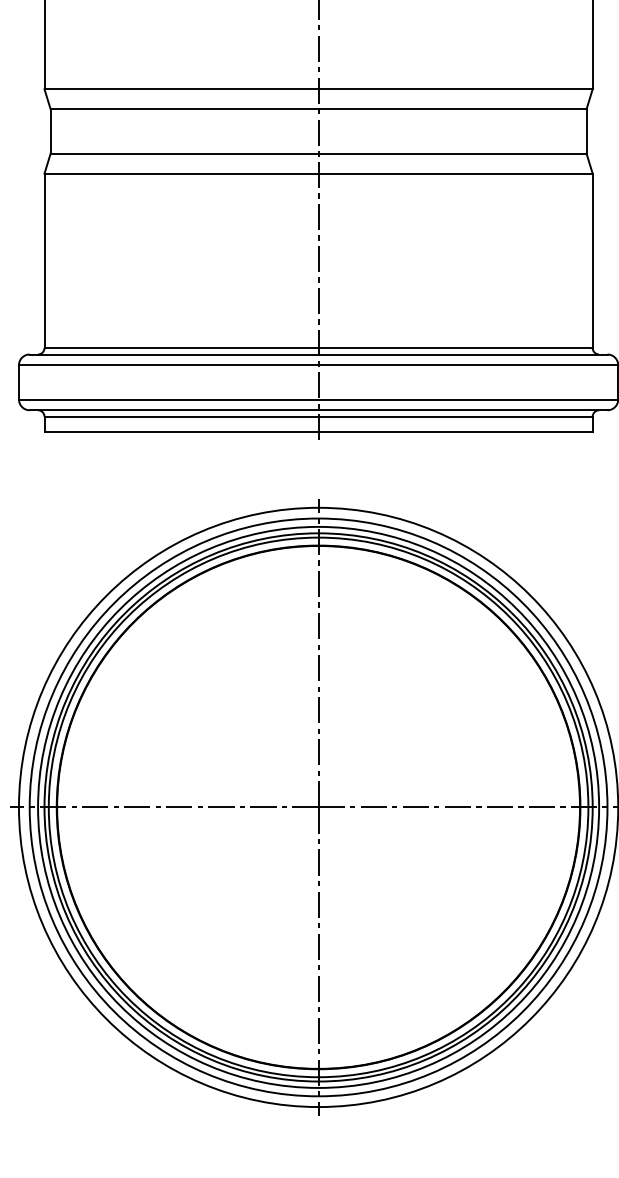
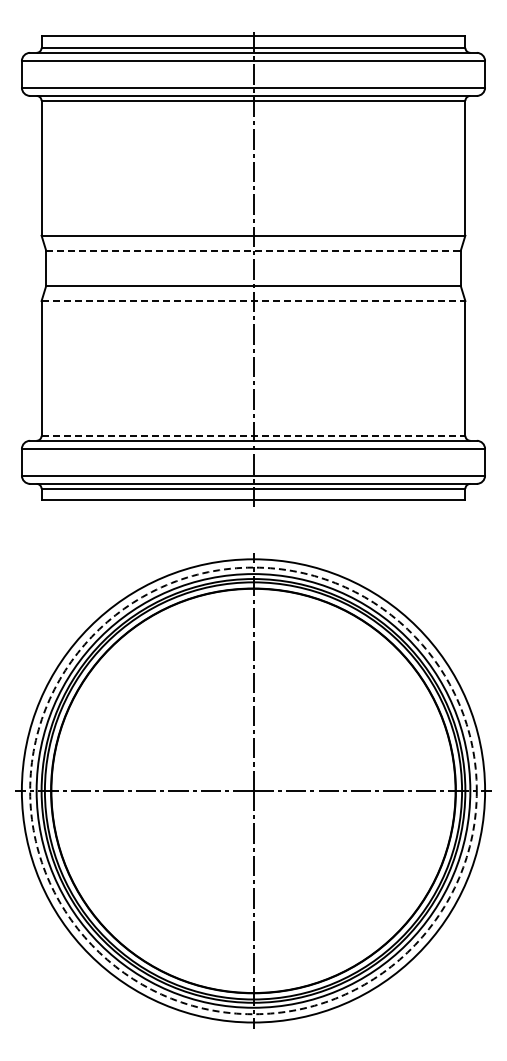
line: (318, 108) -> (253, 250), solid -> dashed
line: (318, 174) -> (253, 301), solid -> dashed
line: (318, 347) -> (253, 435), solid -> dashed
circle: (318, 806) -> (253, 790), solid -> dashed

